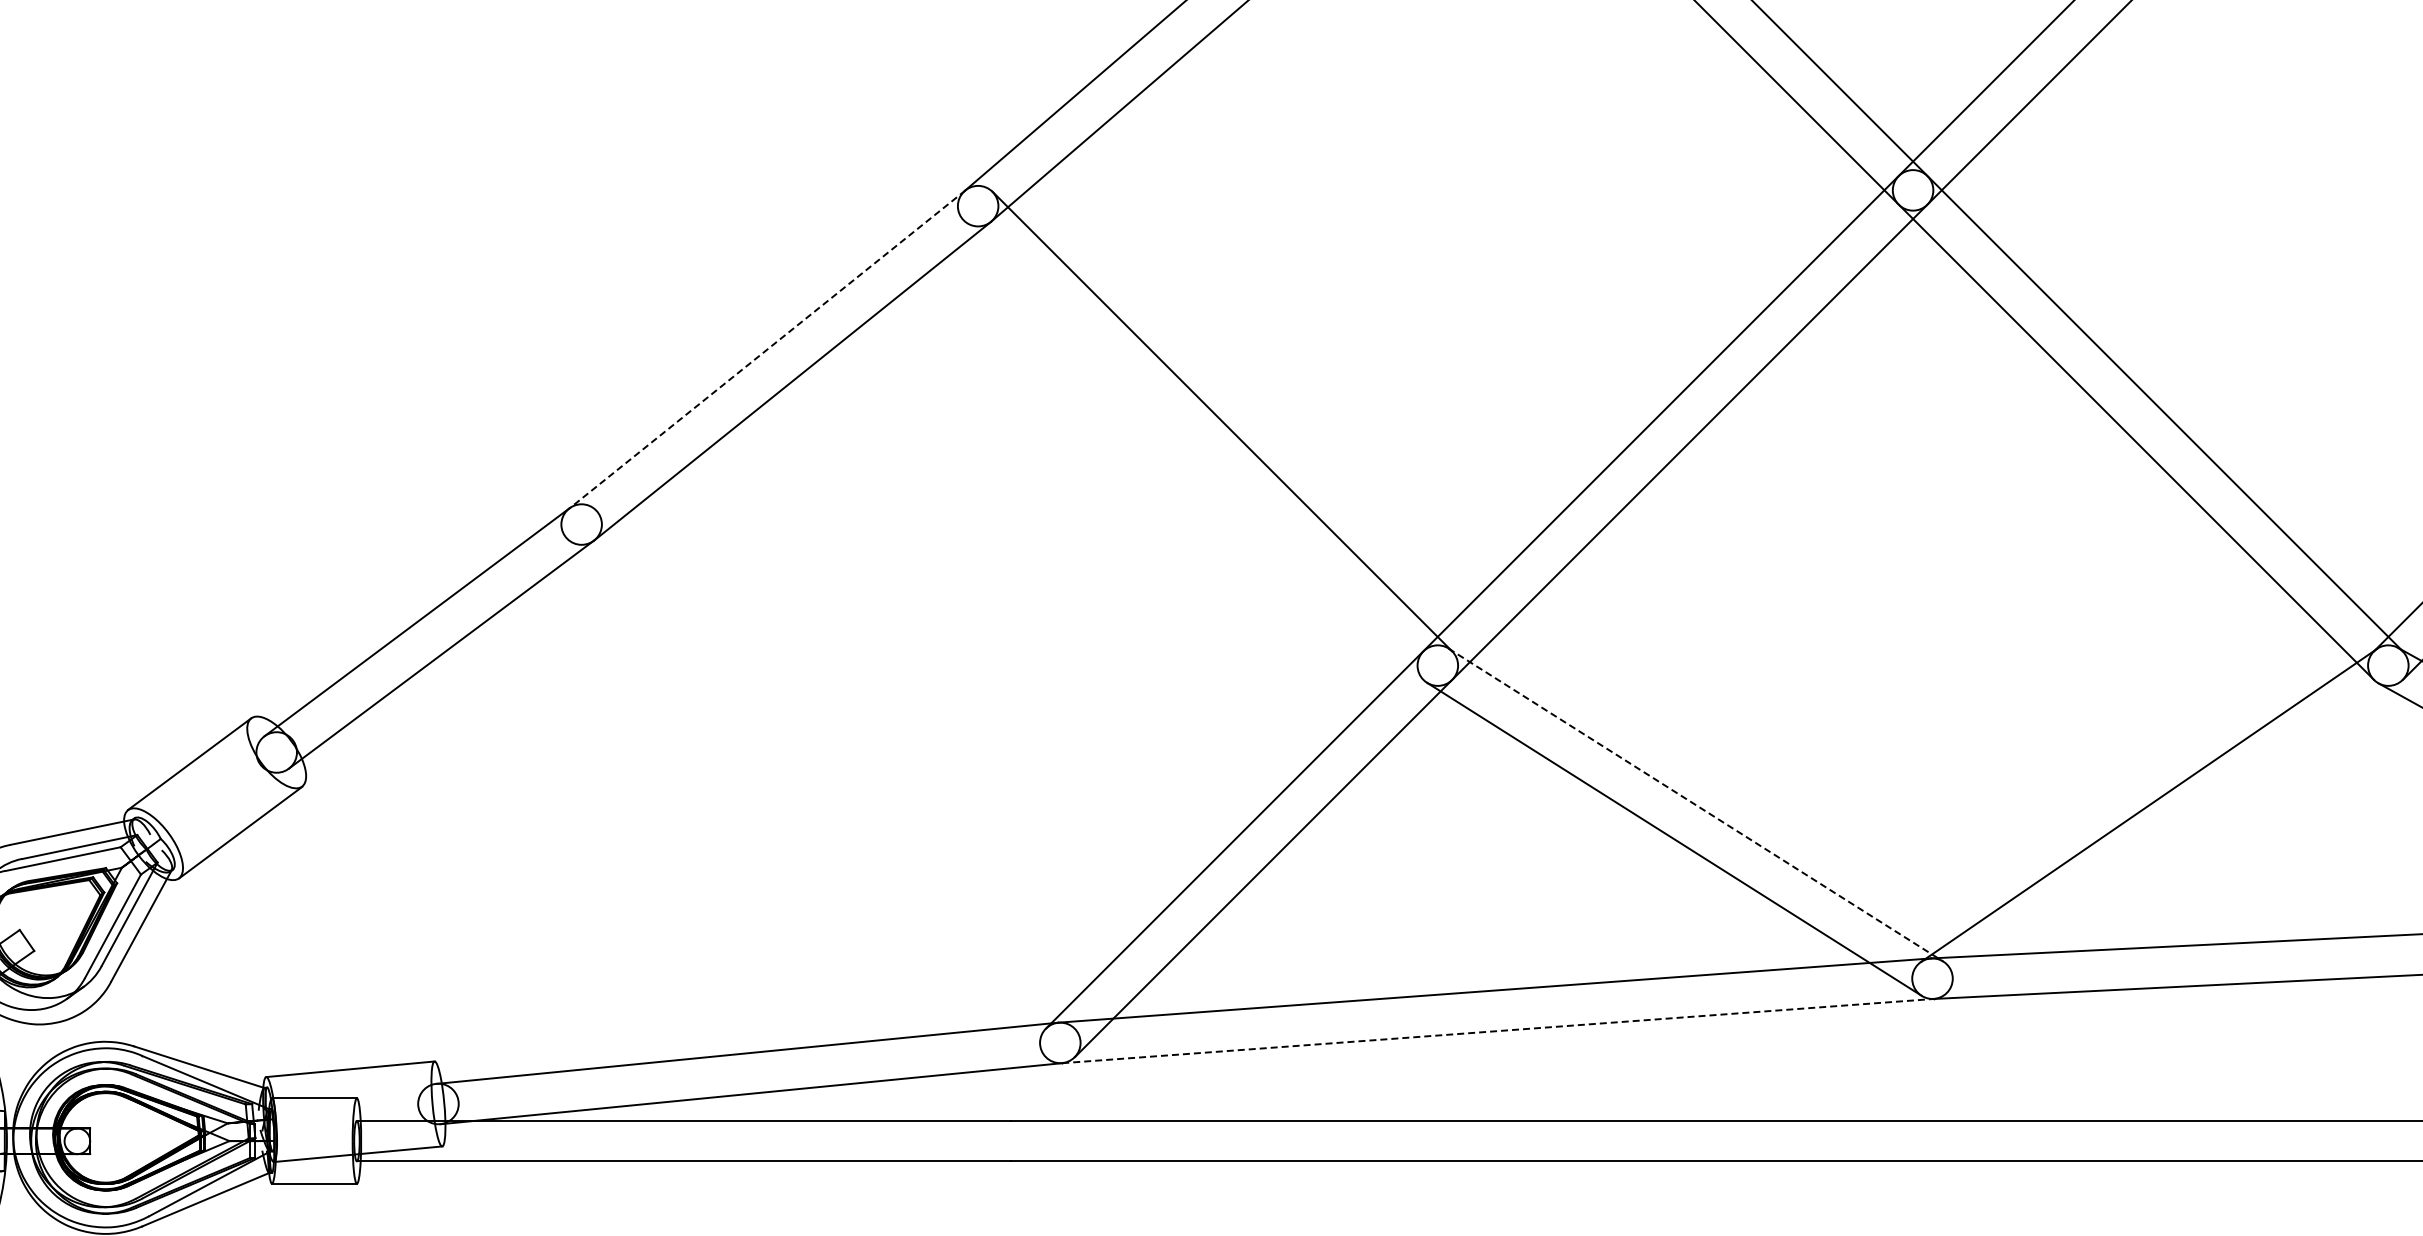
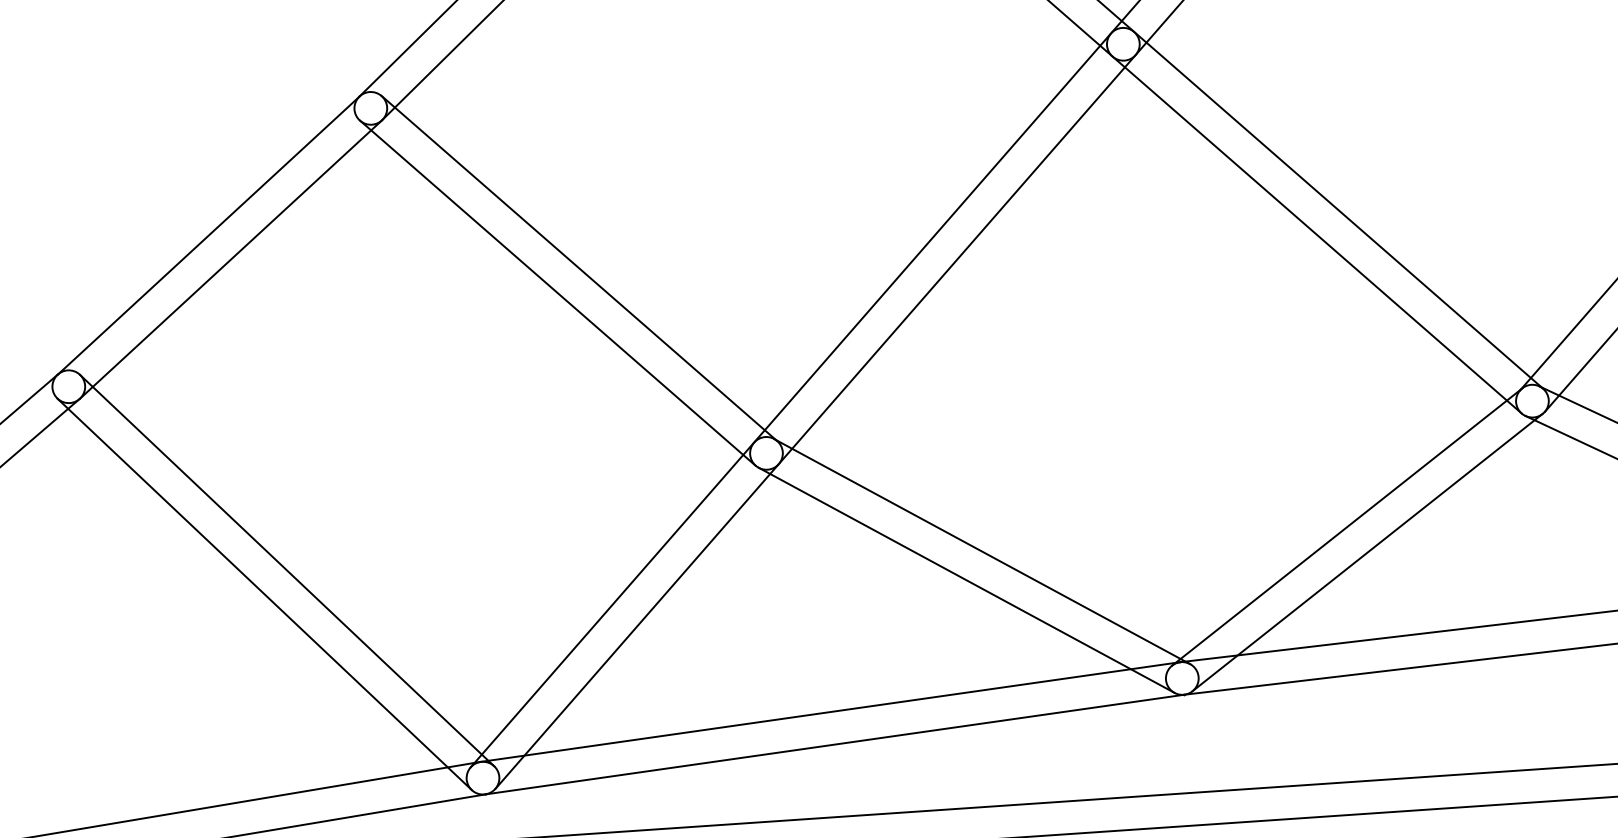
line: (766, 349) -> (208, 235), dashed -> solid
line: (1193, 449) -> (557, 292), added
line: (835, 769) -> (286, 570), added
line: (805, 797) -> (264, 594), added
line: (1695, 805) -> (981, 551), dashed -> solid
line: (2171, 838) -> (1367, 552), added
line: (1498, 1031) -> (835, 744), dashed -> solid

